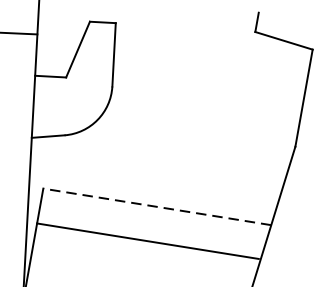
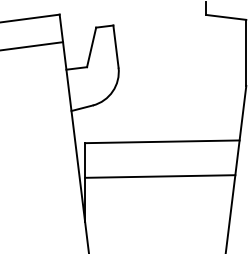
line: (156, 206) -> (161, 141), dashed -> solid
line: (148, 241) -> (160, 176), moved

